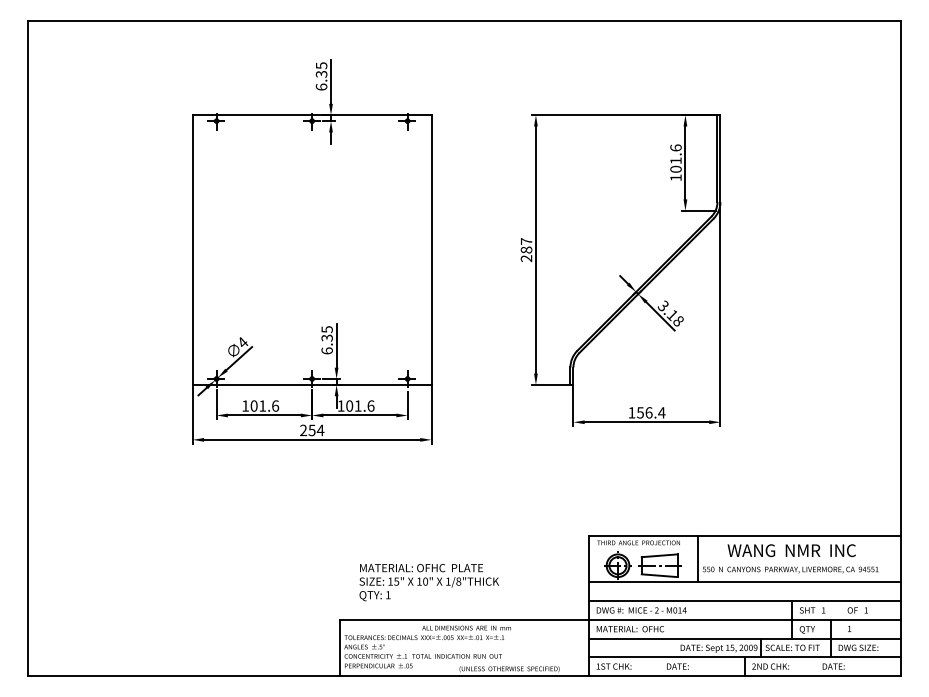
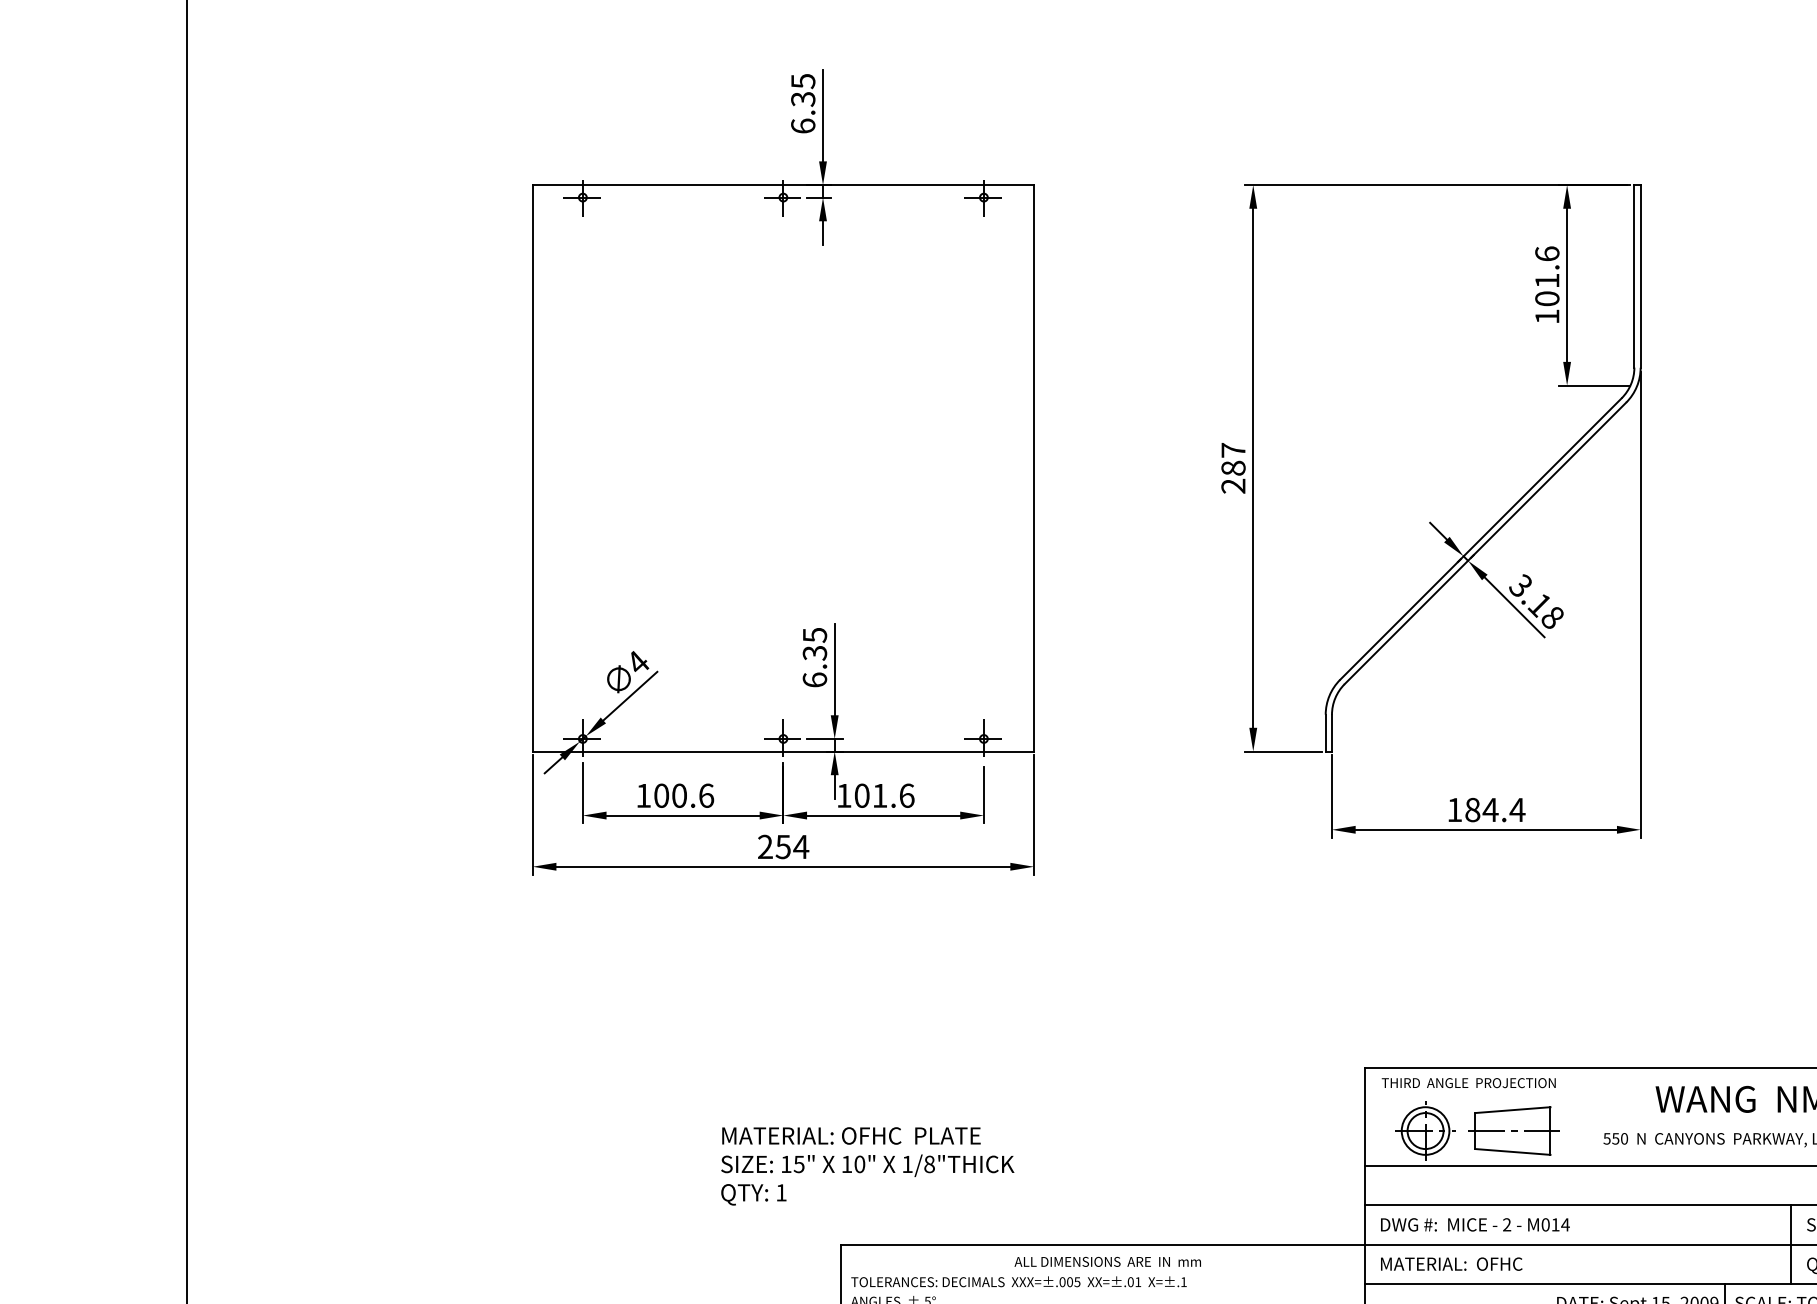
text: (262, 405) -> (679, 794), 101.6 -> 100.6
text: (644, 412) -> (1481, 809), 156.4 -> 184.4
line: (698, 558) -> (1594, 1115), removed
text: (428, 582) -> (866, 1166), moved

